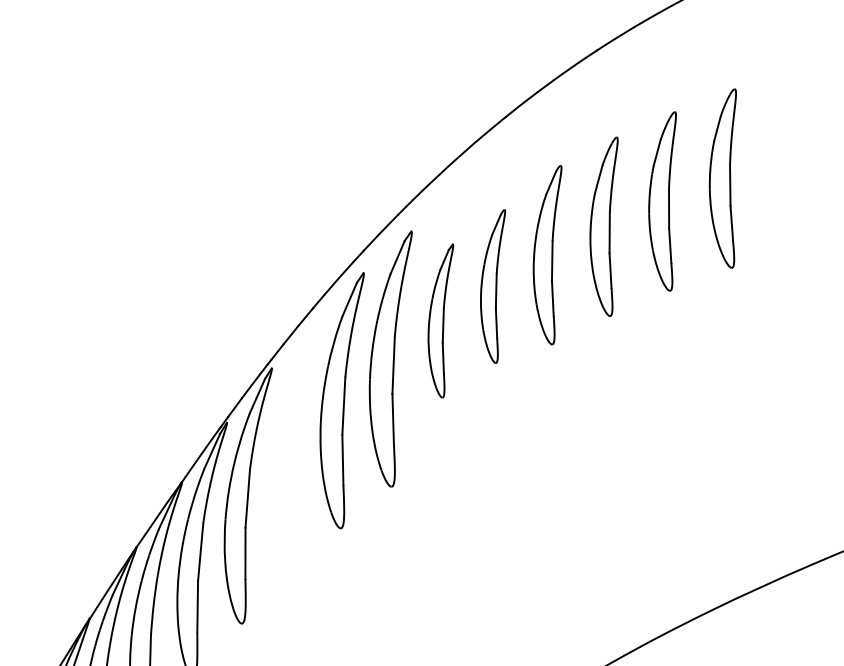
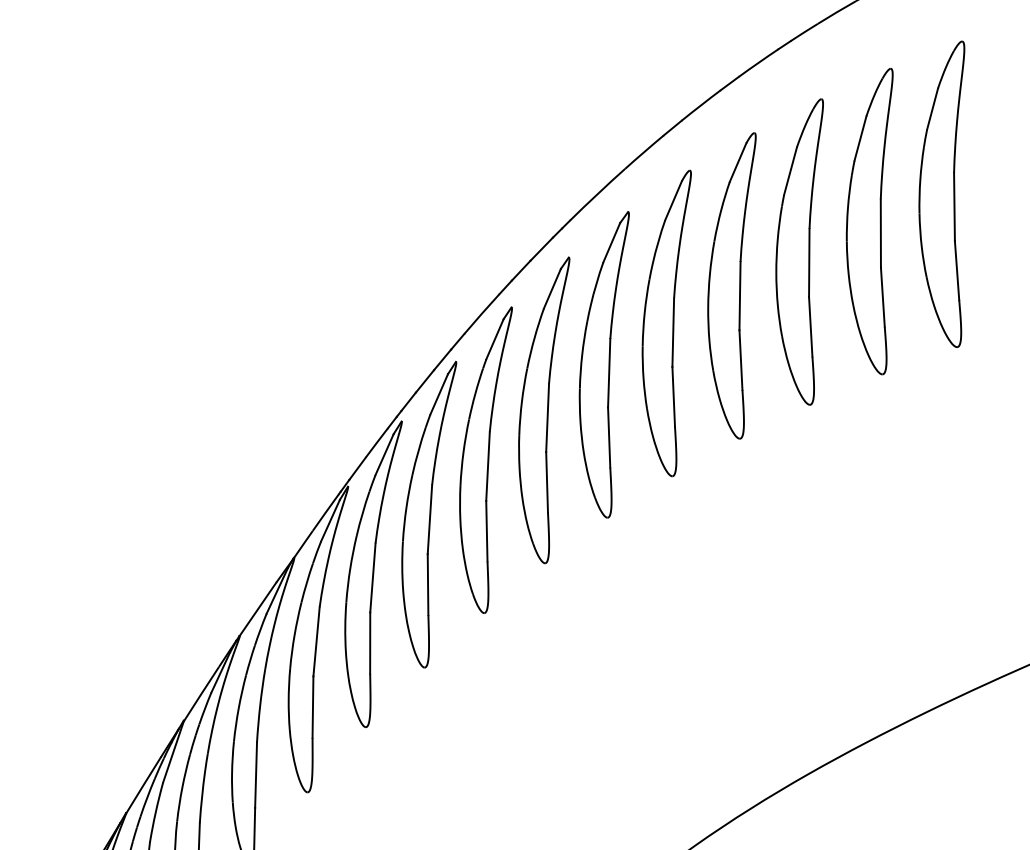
part: (722, 177) -> (941, 193), size x1.43
part: (662, 201) -> (869, 221), size x1.43
part: (603, 226) -> (799, 251), size x1.43
part: (547, 254) -> (731, 285), size x1.43
part: (492, 286) -> (666, 323), size x1.67
part: (440, 320) -> (603, 364), size x1.67
part: (294, 446) -> (429, 514), added

